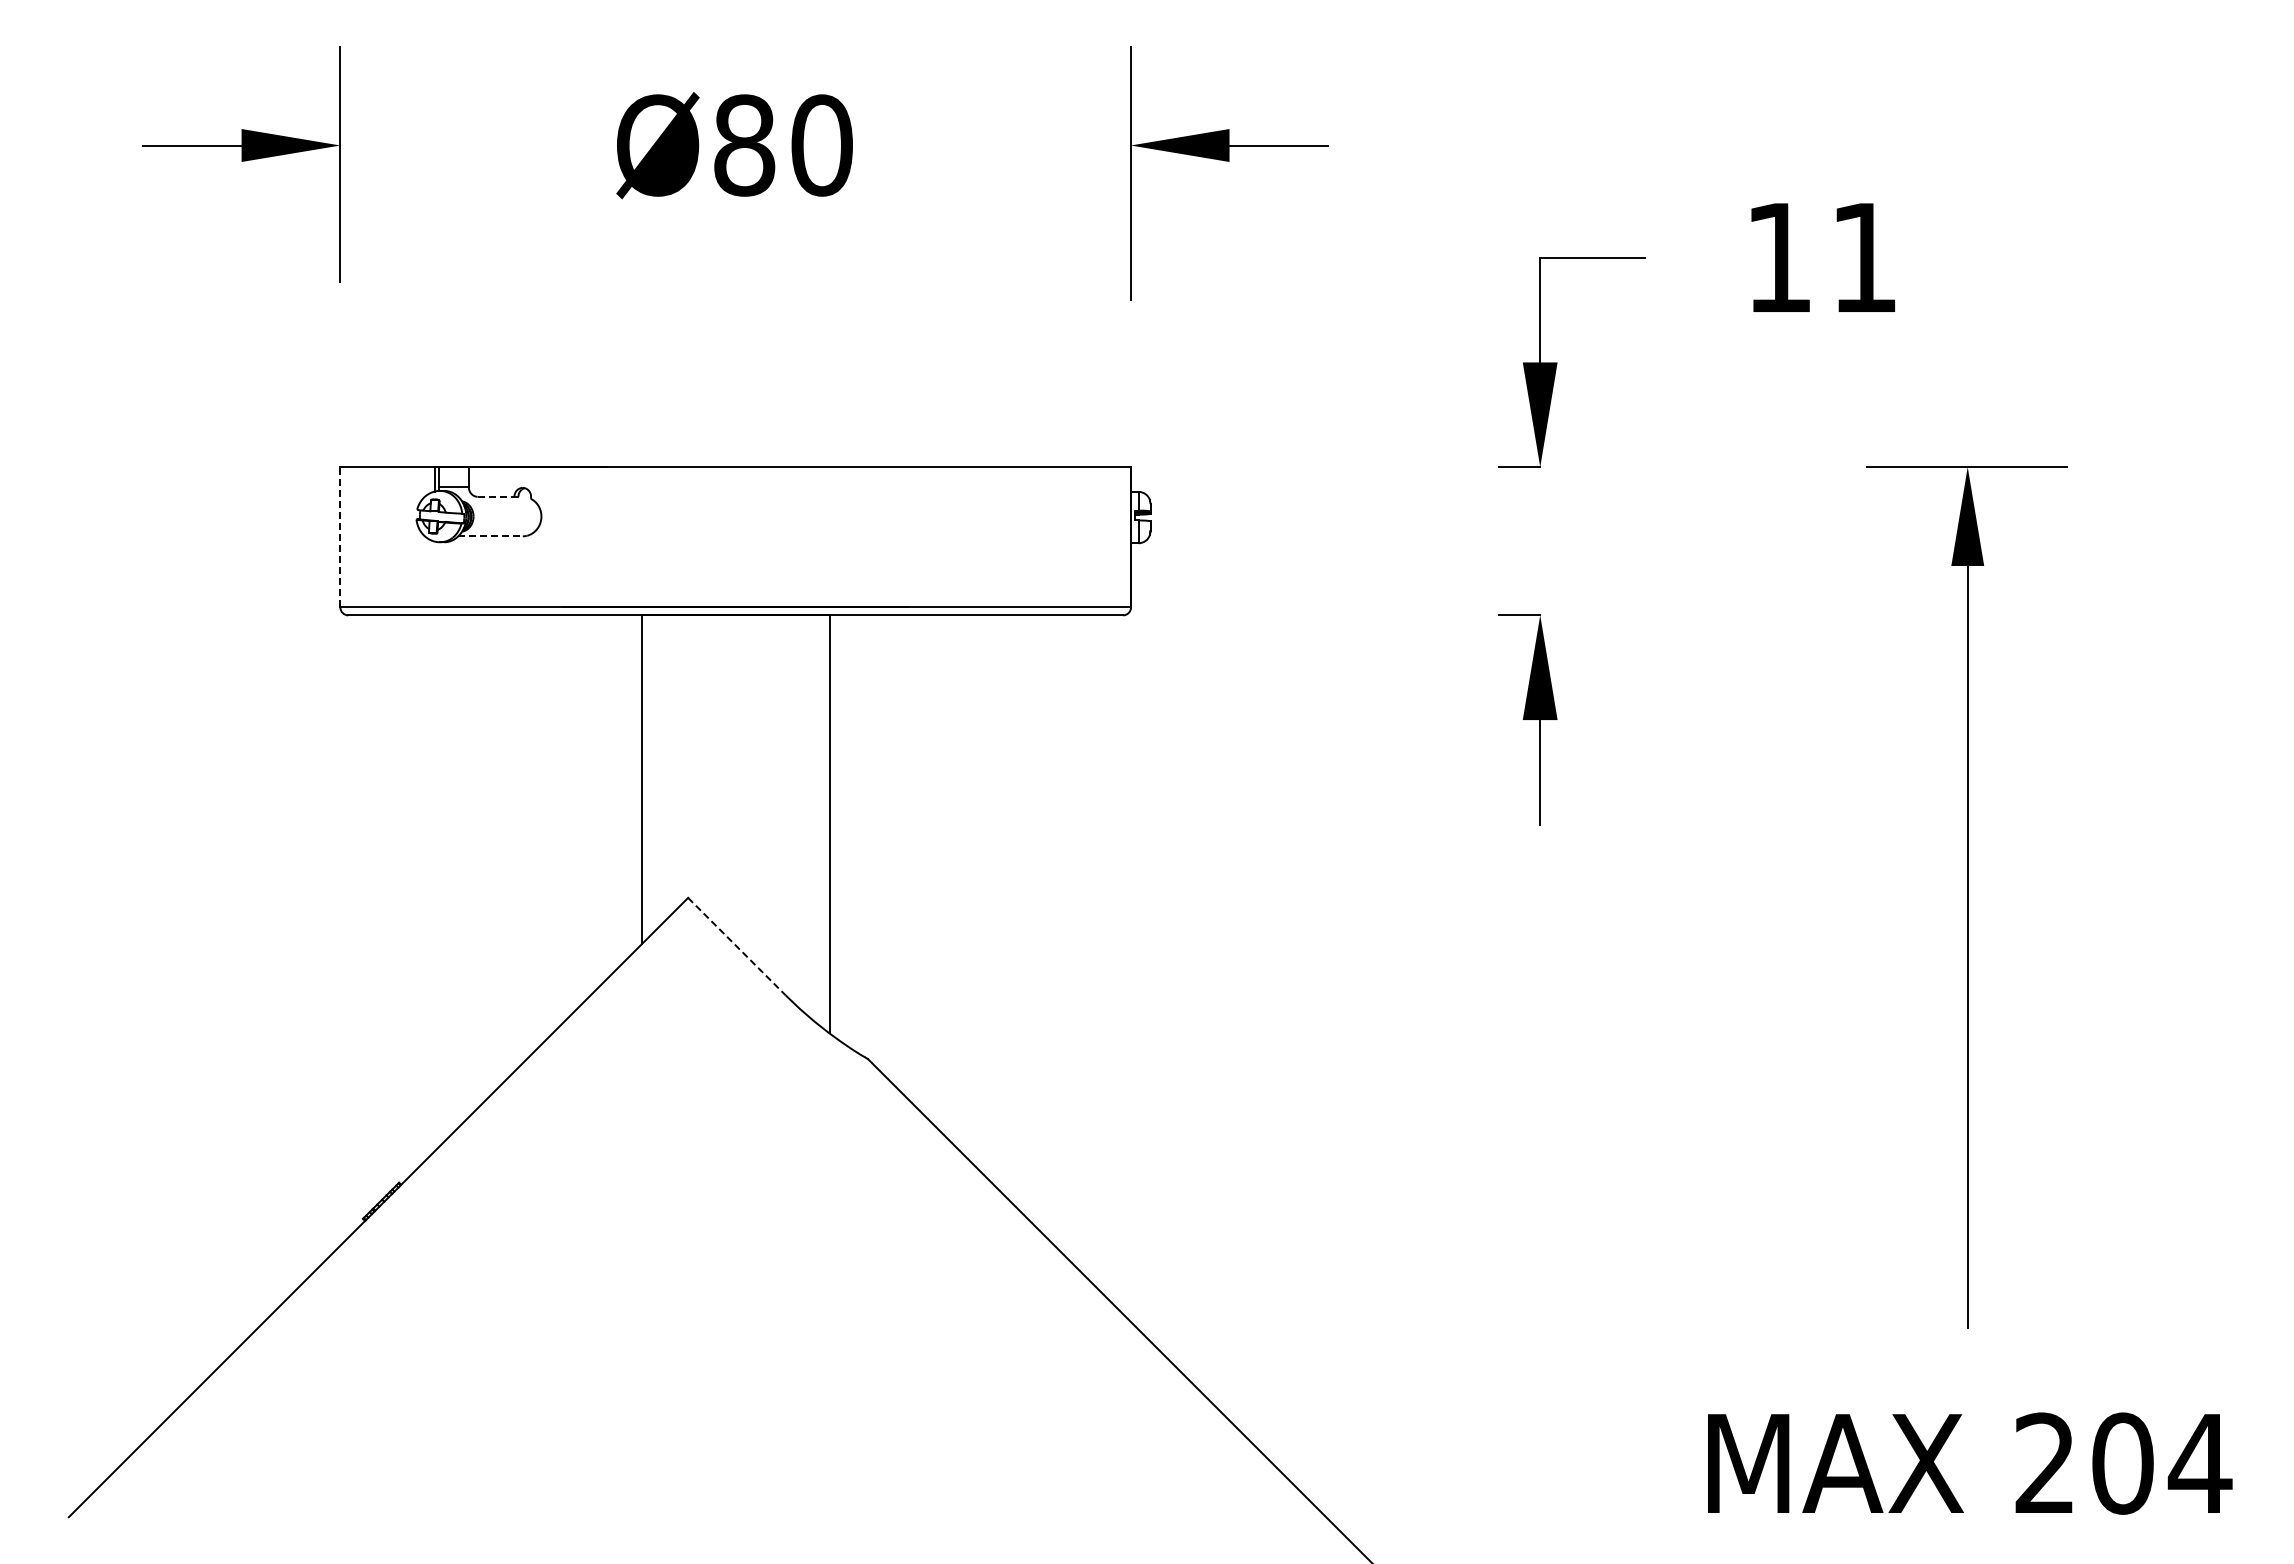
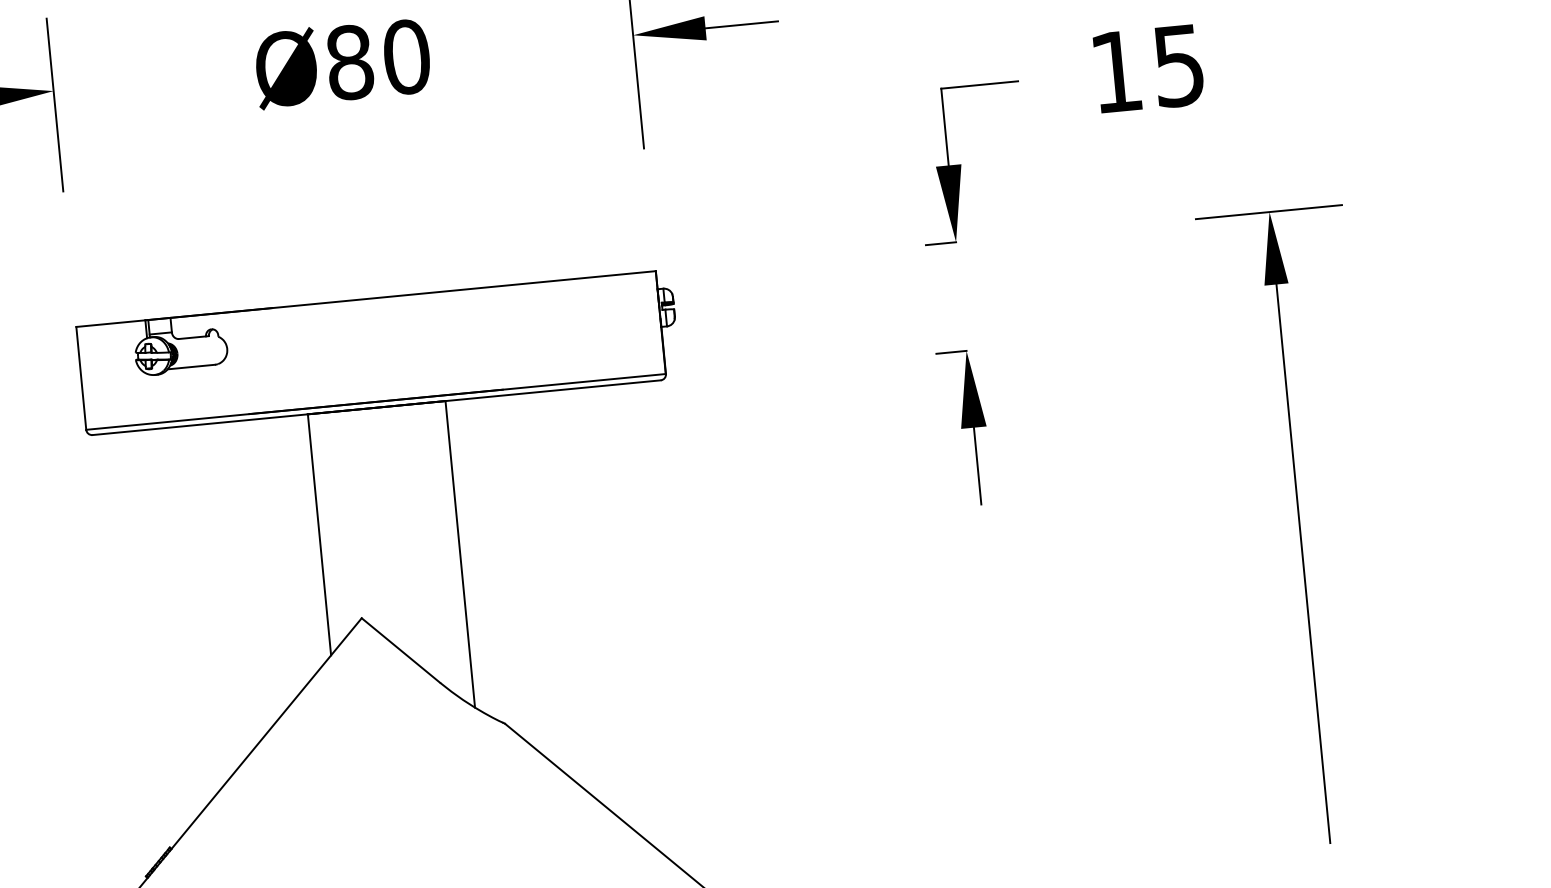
text: (1863, 258) -> (1178, 66), 11 -> 15
line: (496, 496) -> (192, 337), dashed -> solid
line: (340, 536) -> (81, 377), dashed -> solid
line: (491, 536) -> (192, 367), dashed -> solid
line: (736, 946) -> (400, 650), dashed -> solid

